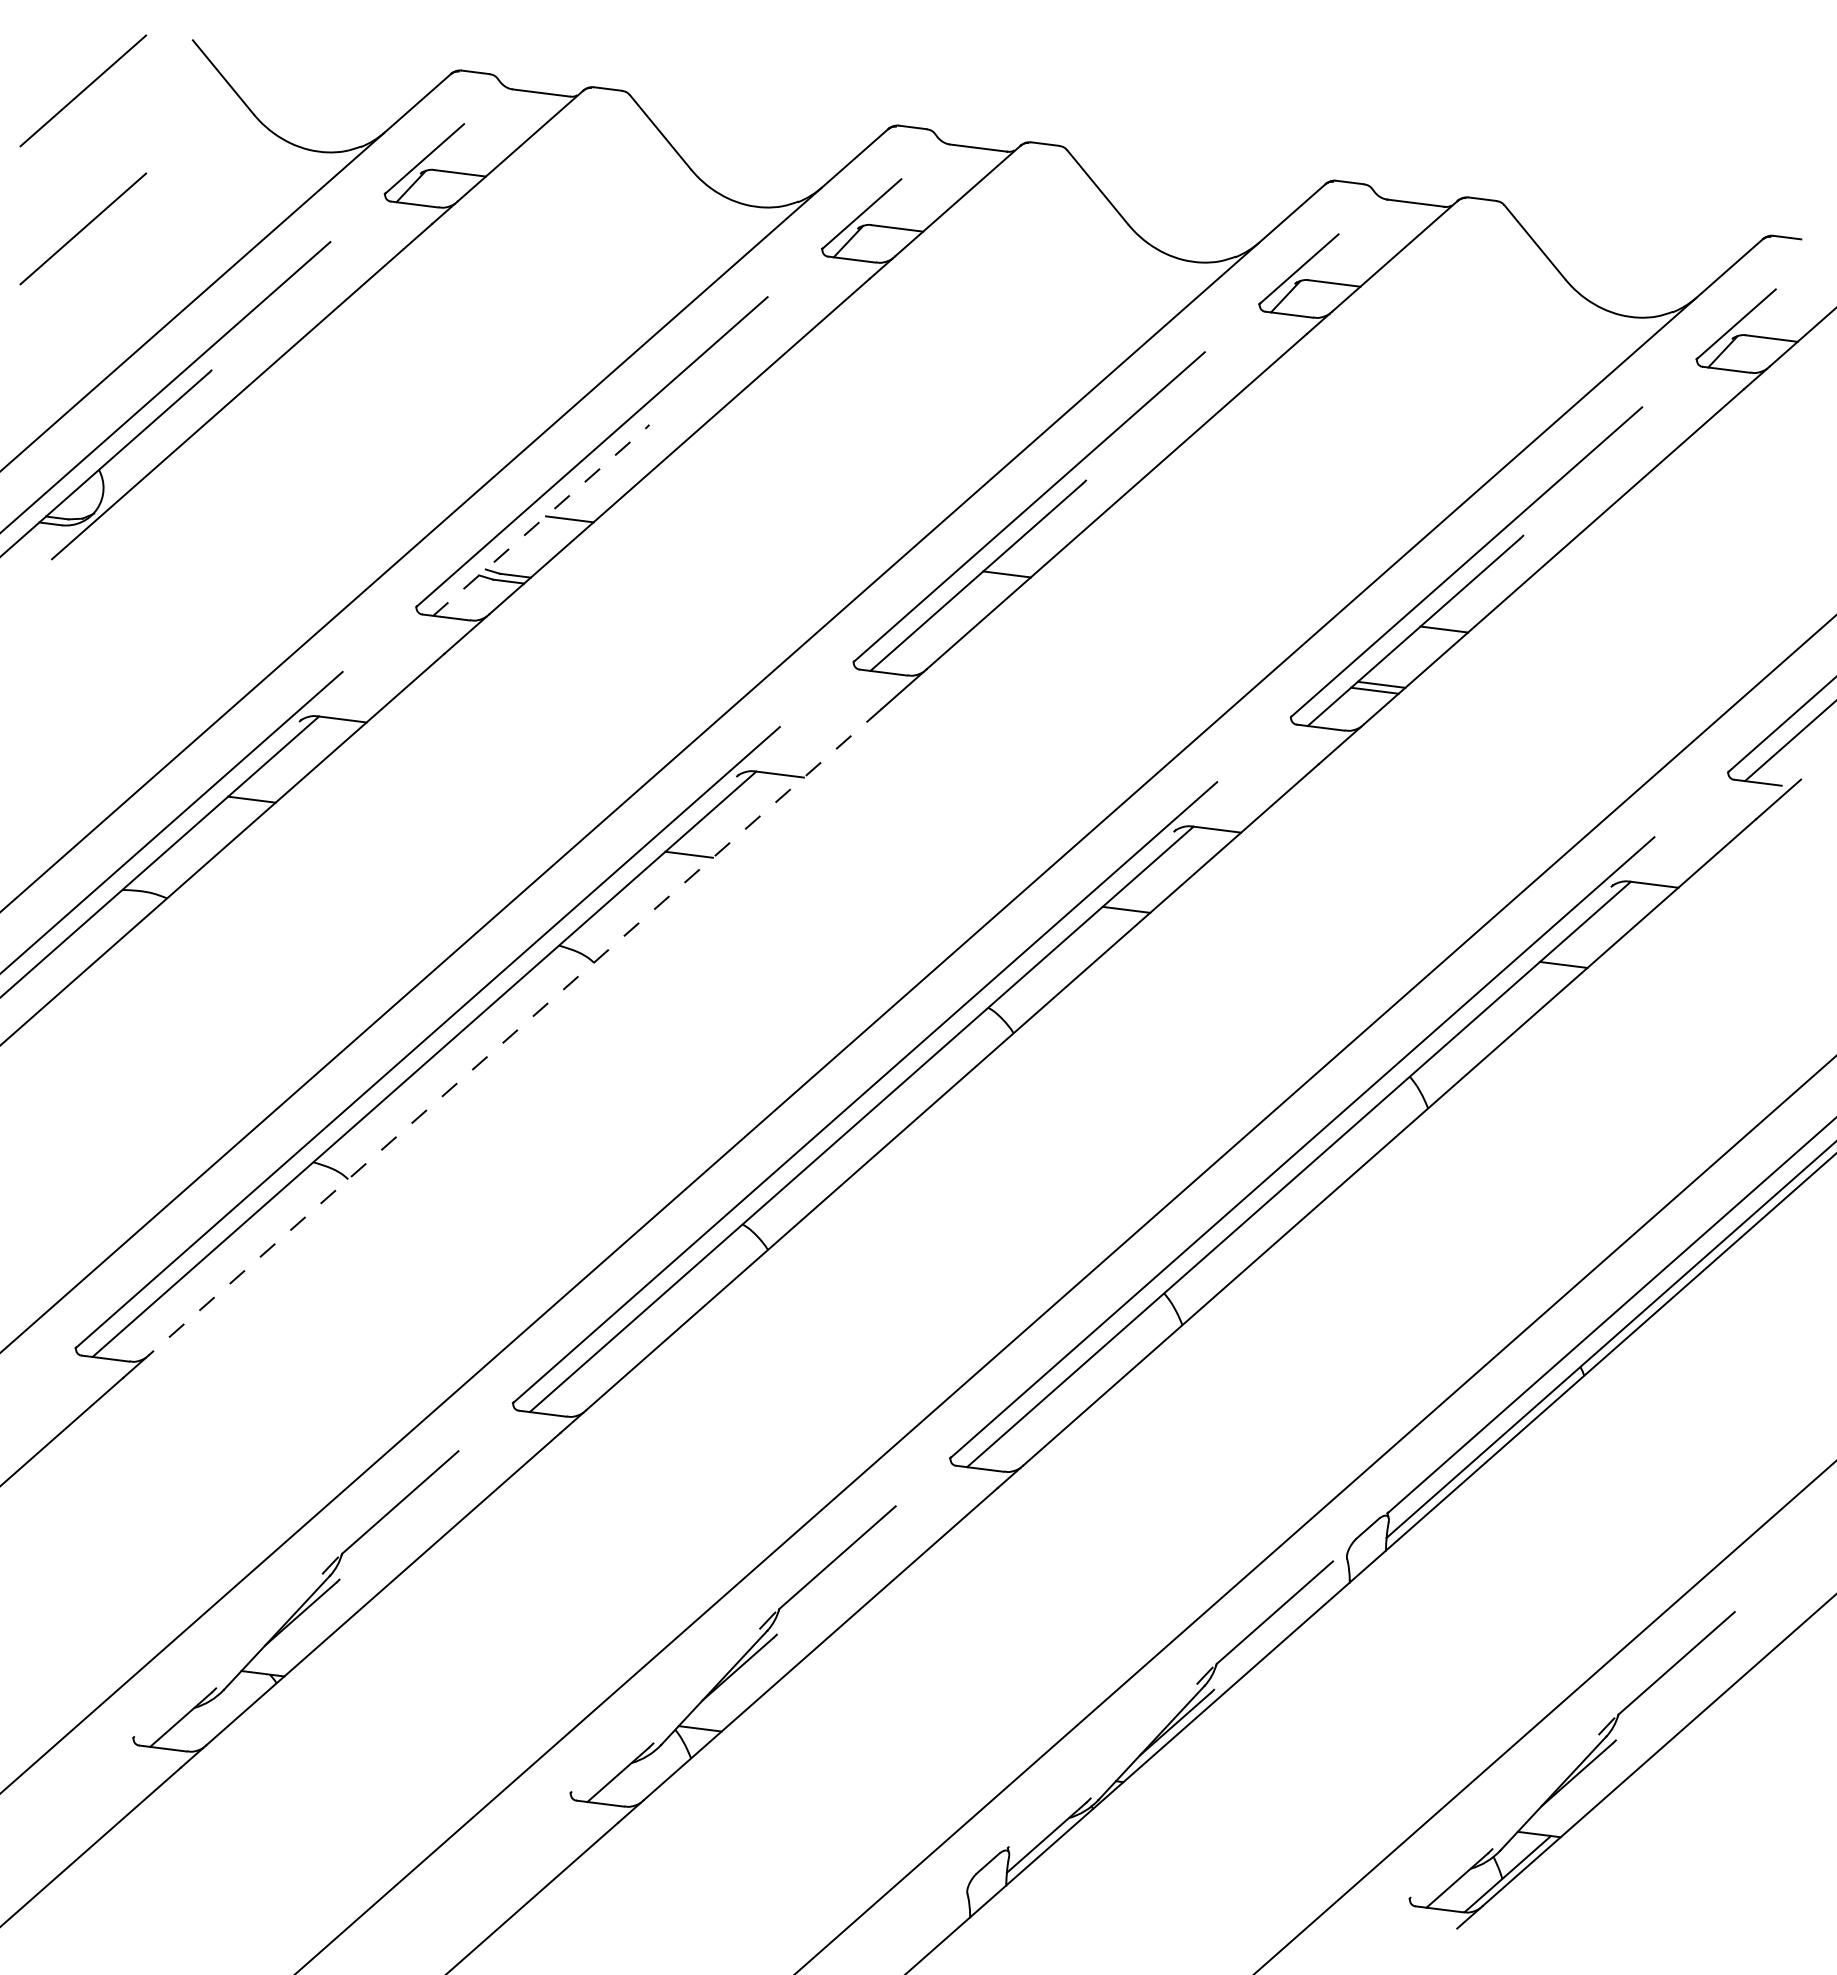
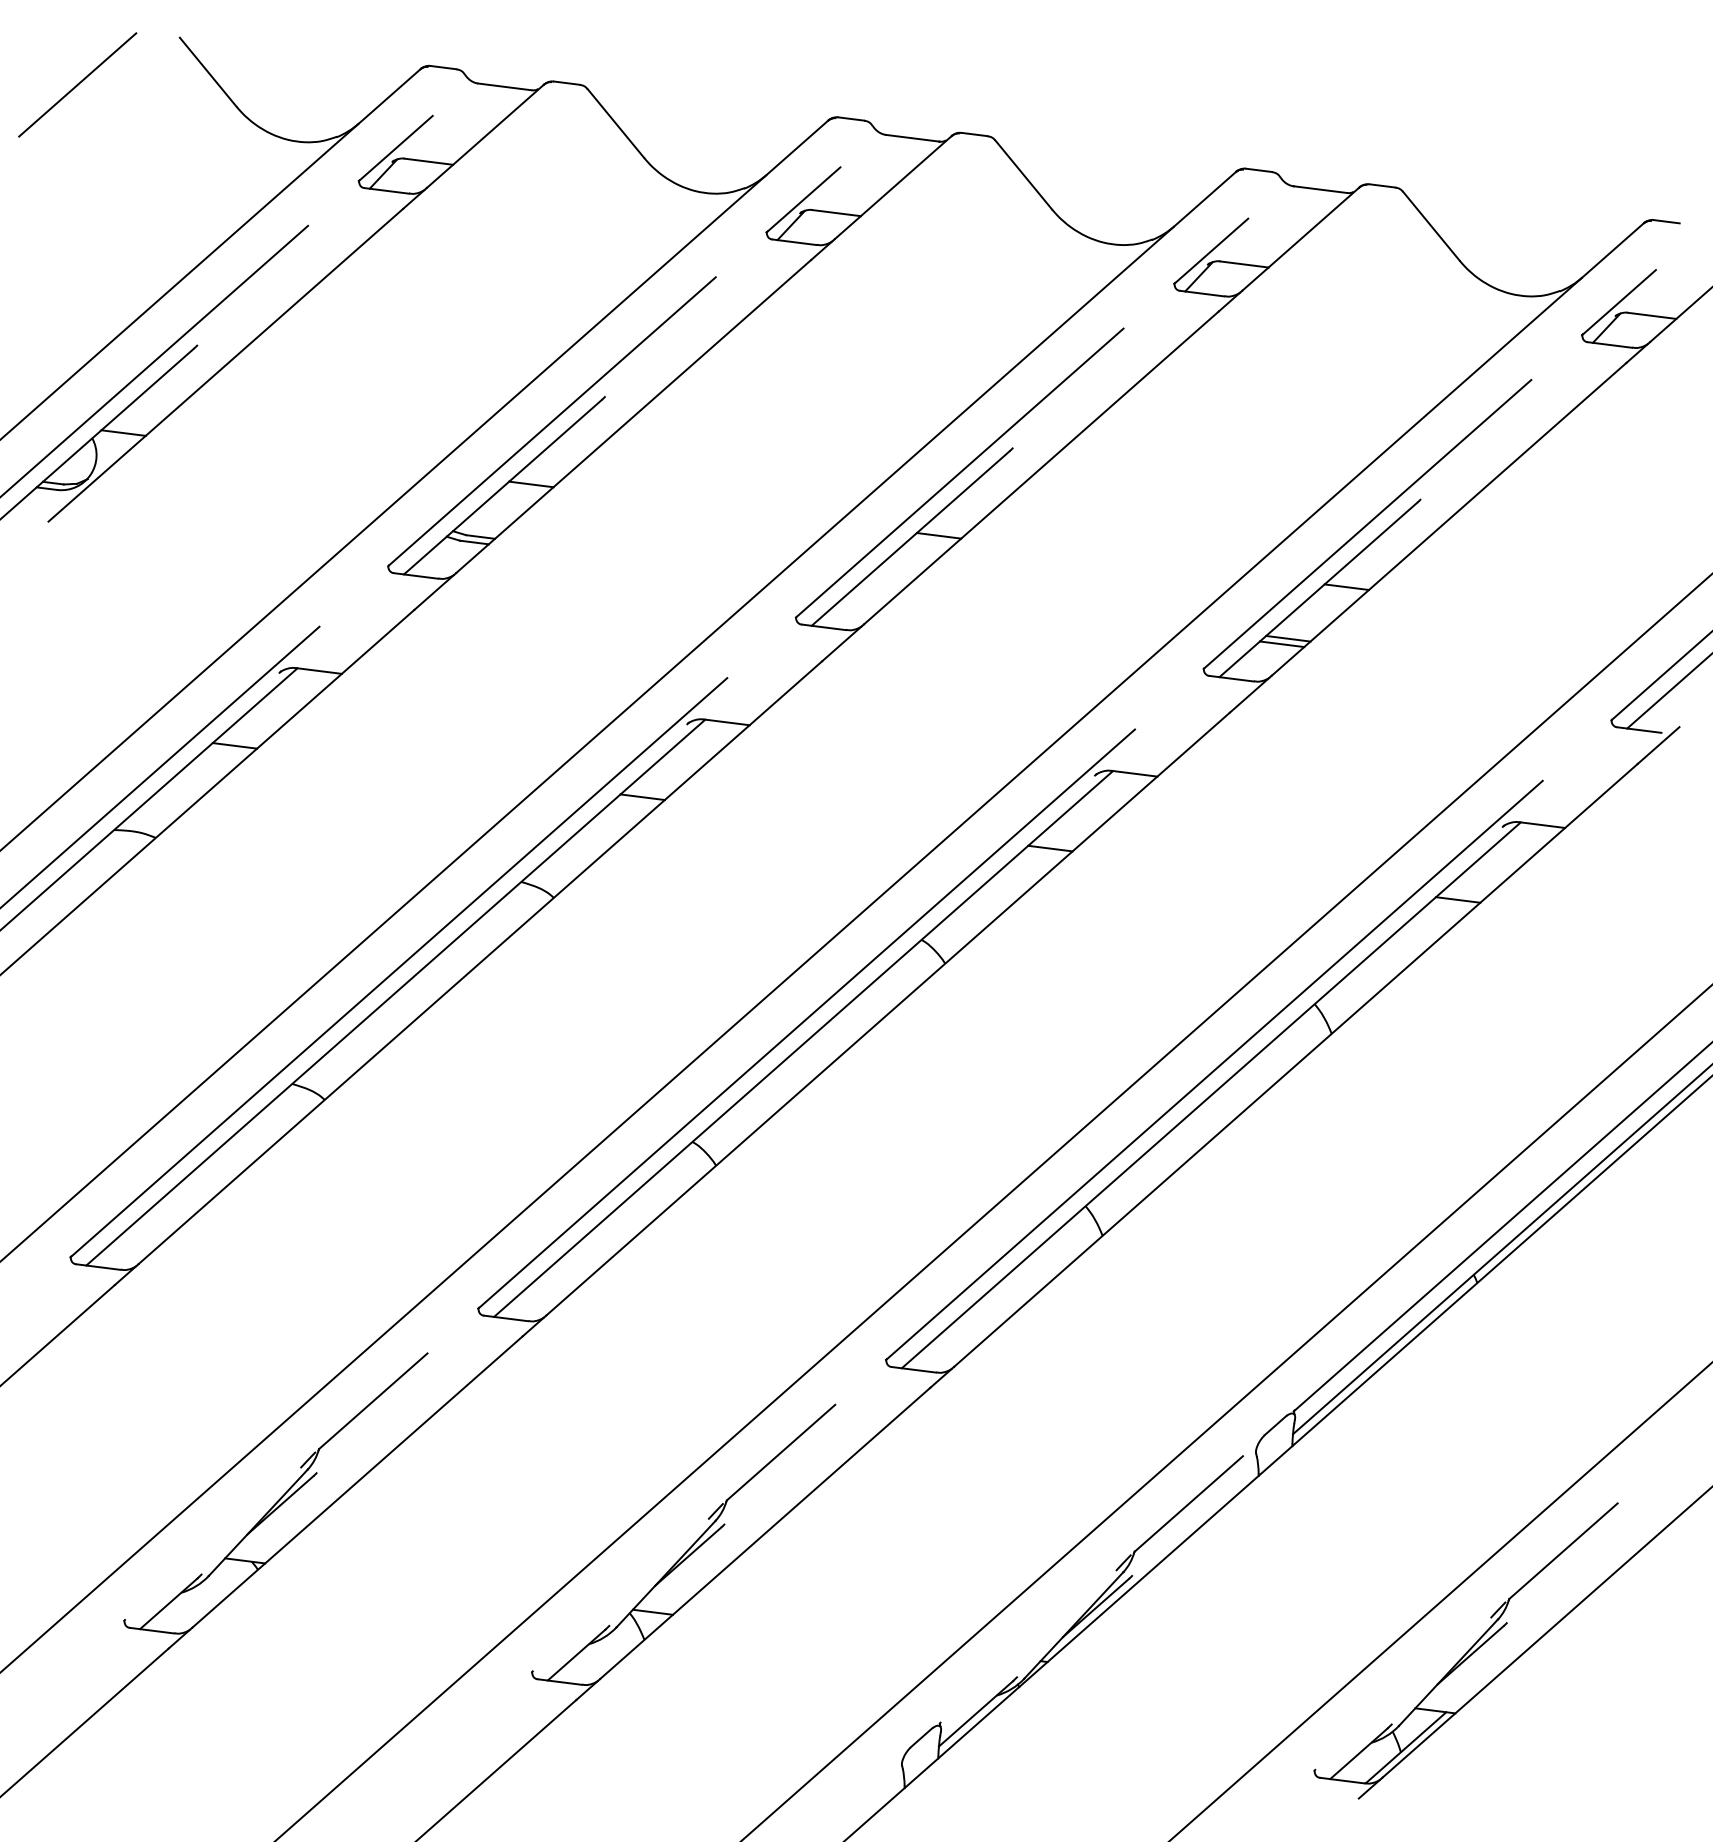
line: (83, 228) -> (77, 213), removed
line: (132, 464) -> (123, 433), added
line: (539, 522) -> (503, 487), dashed -> solid
line: (515, 1032) -> (480, 962), dashed -> solid

